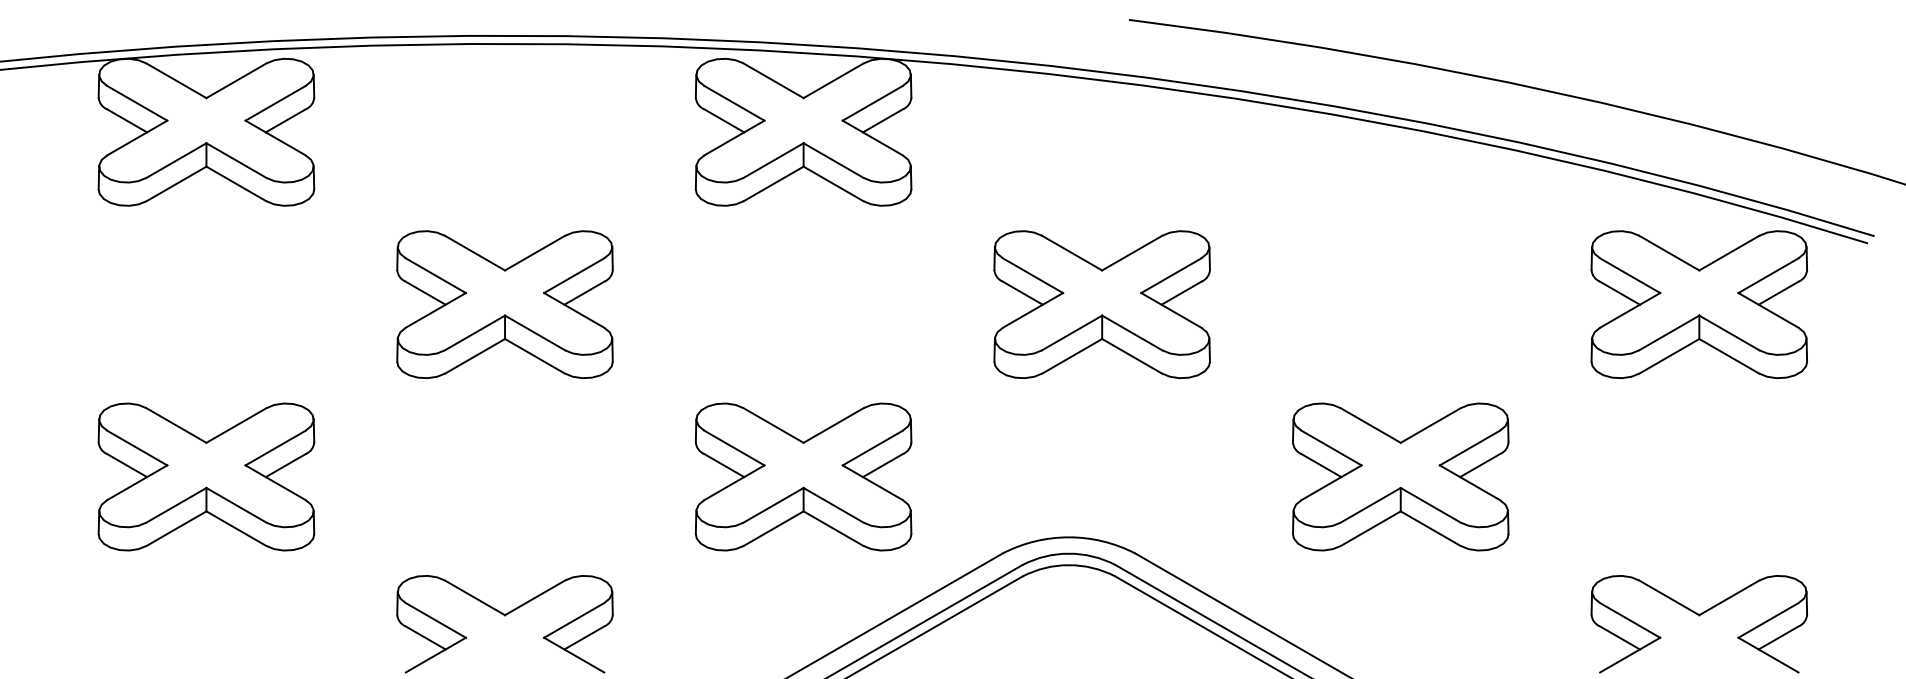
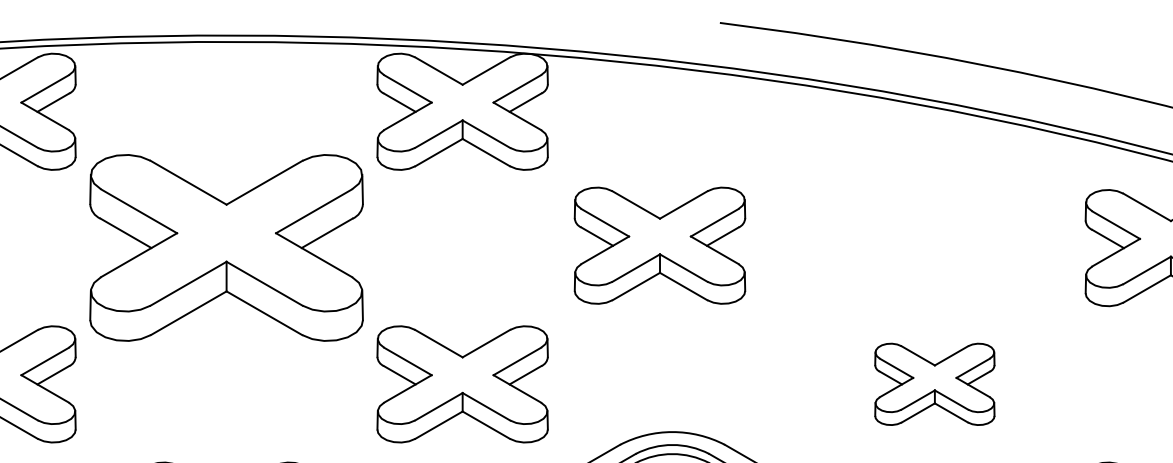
part: (504, 304) -> (226, 247), size x1.6
part: (1101, 304) -> (659, 245), moved
part: (1400, 476) -> (934, 383), size x0.7

